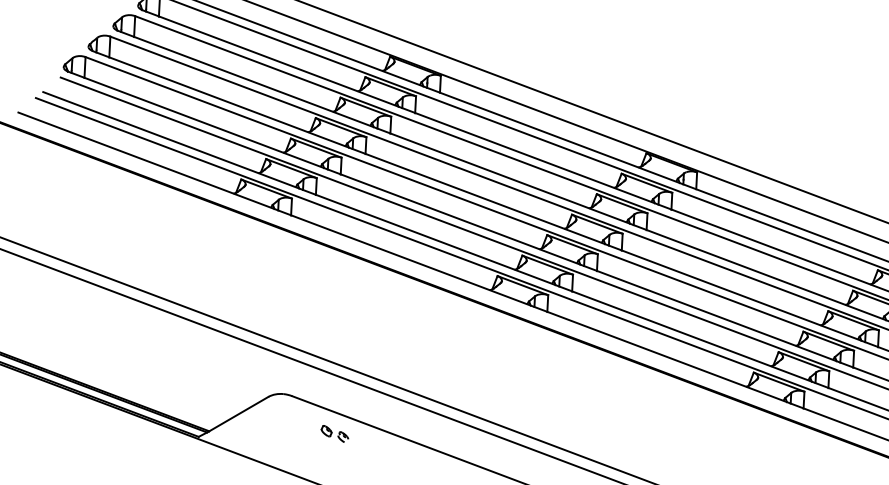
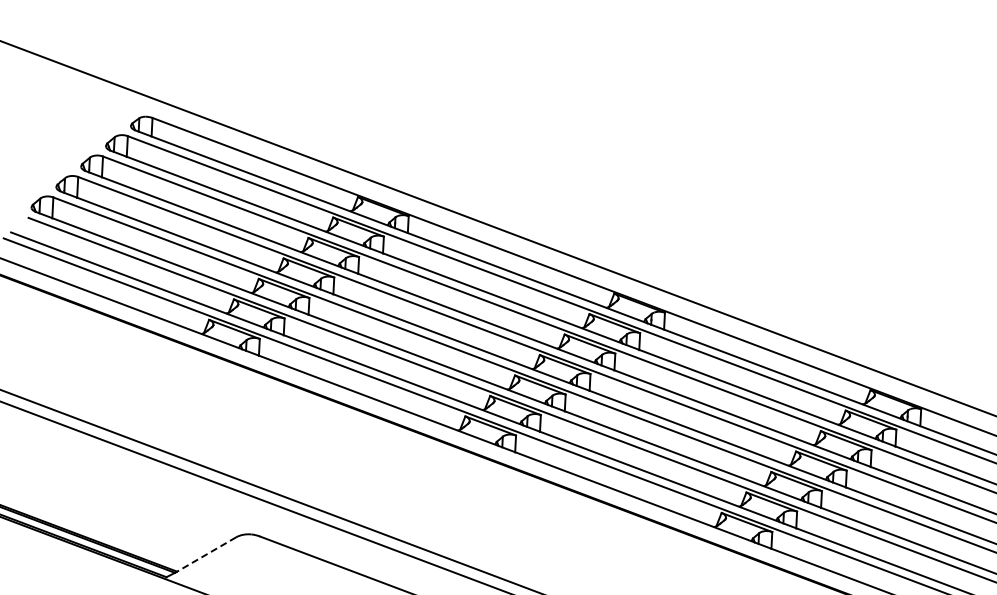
line: (238, 414) -> (206, 554), solid -> dashed
part: (334, 434) -> (302, 574), removed

